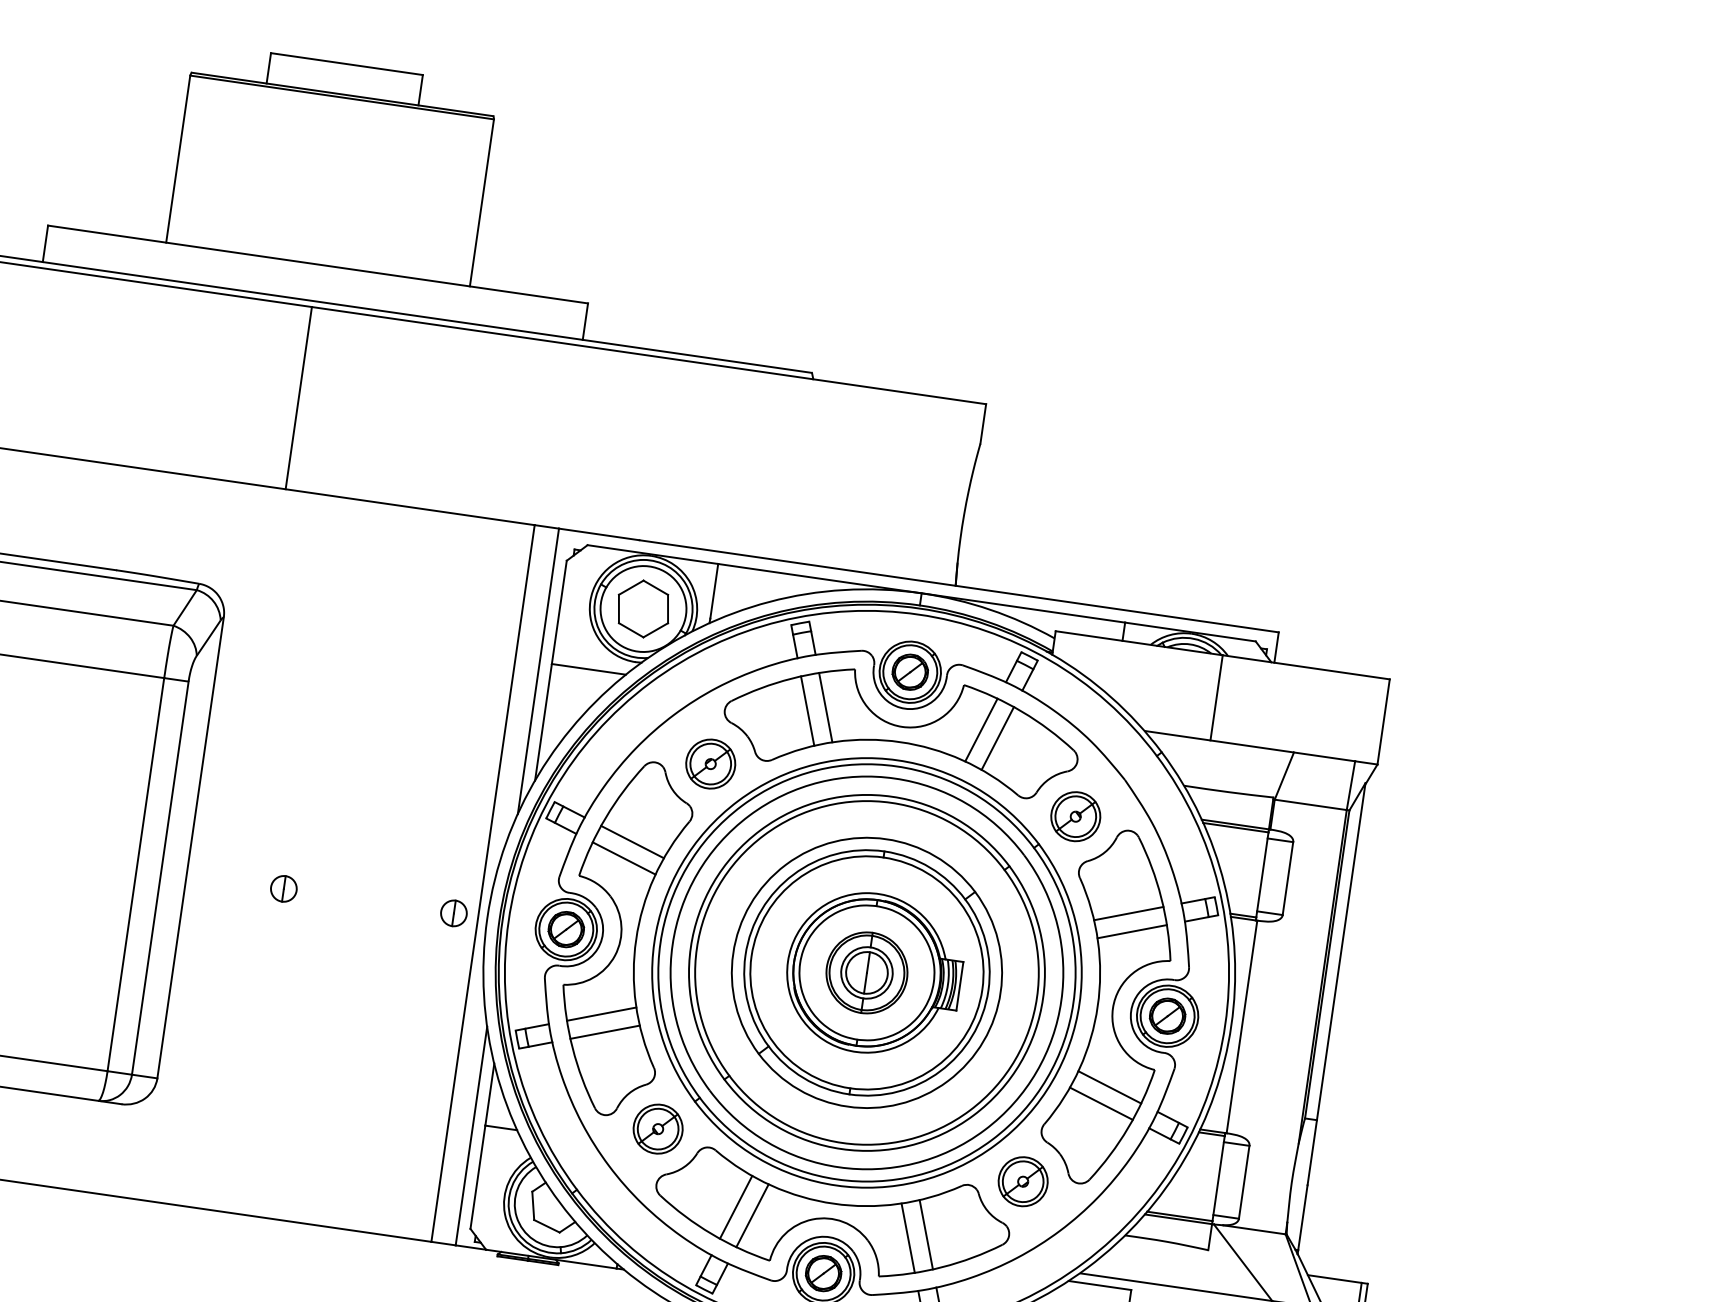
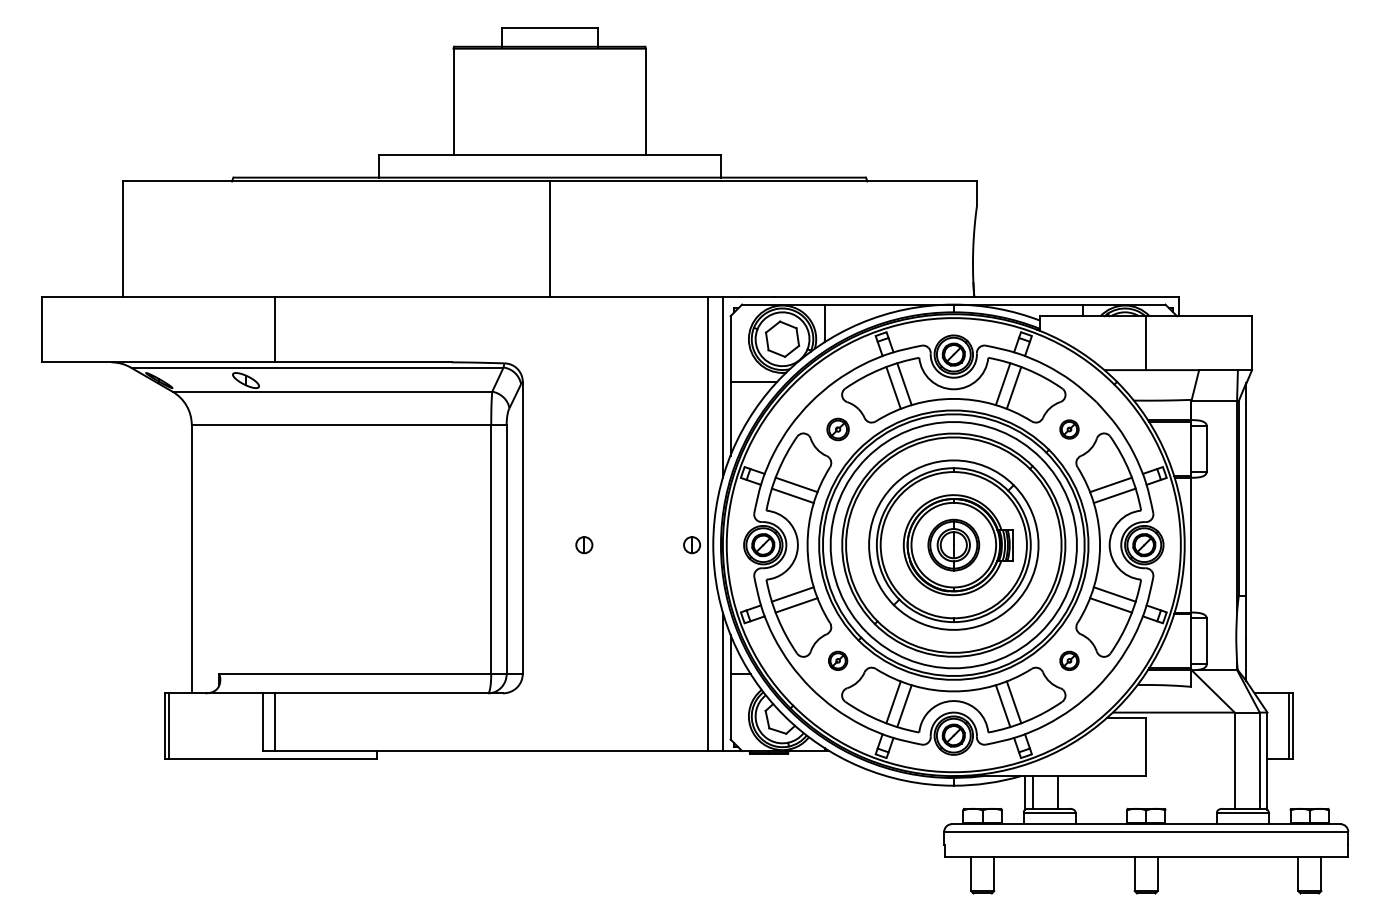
part: (709, 763) -> (837, 429), size x0.7
part: (1075, 816) -> (1069, 429), size x0.6
part: (657, 1128) -> (837, 660), size x0.6
part: (1023, 1181) -> (1069, 660), size x0.6

